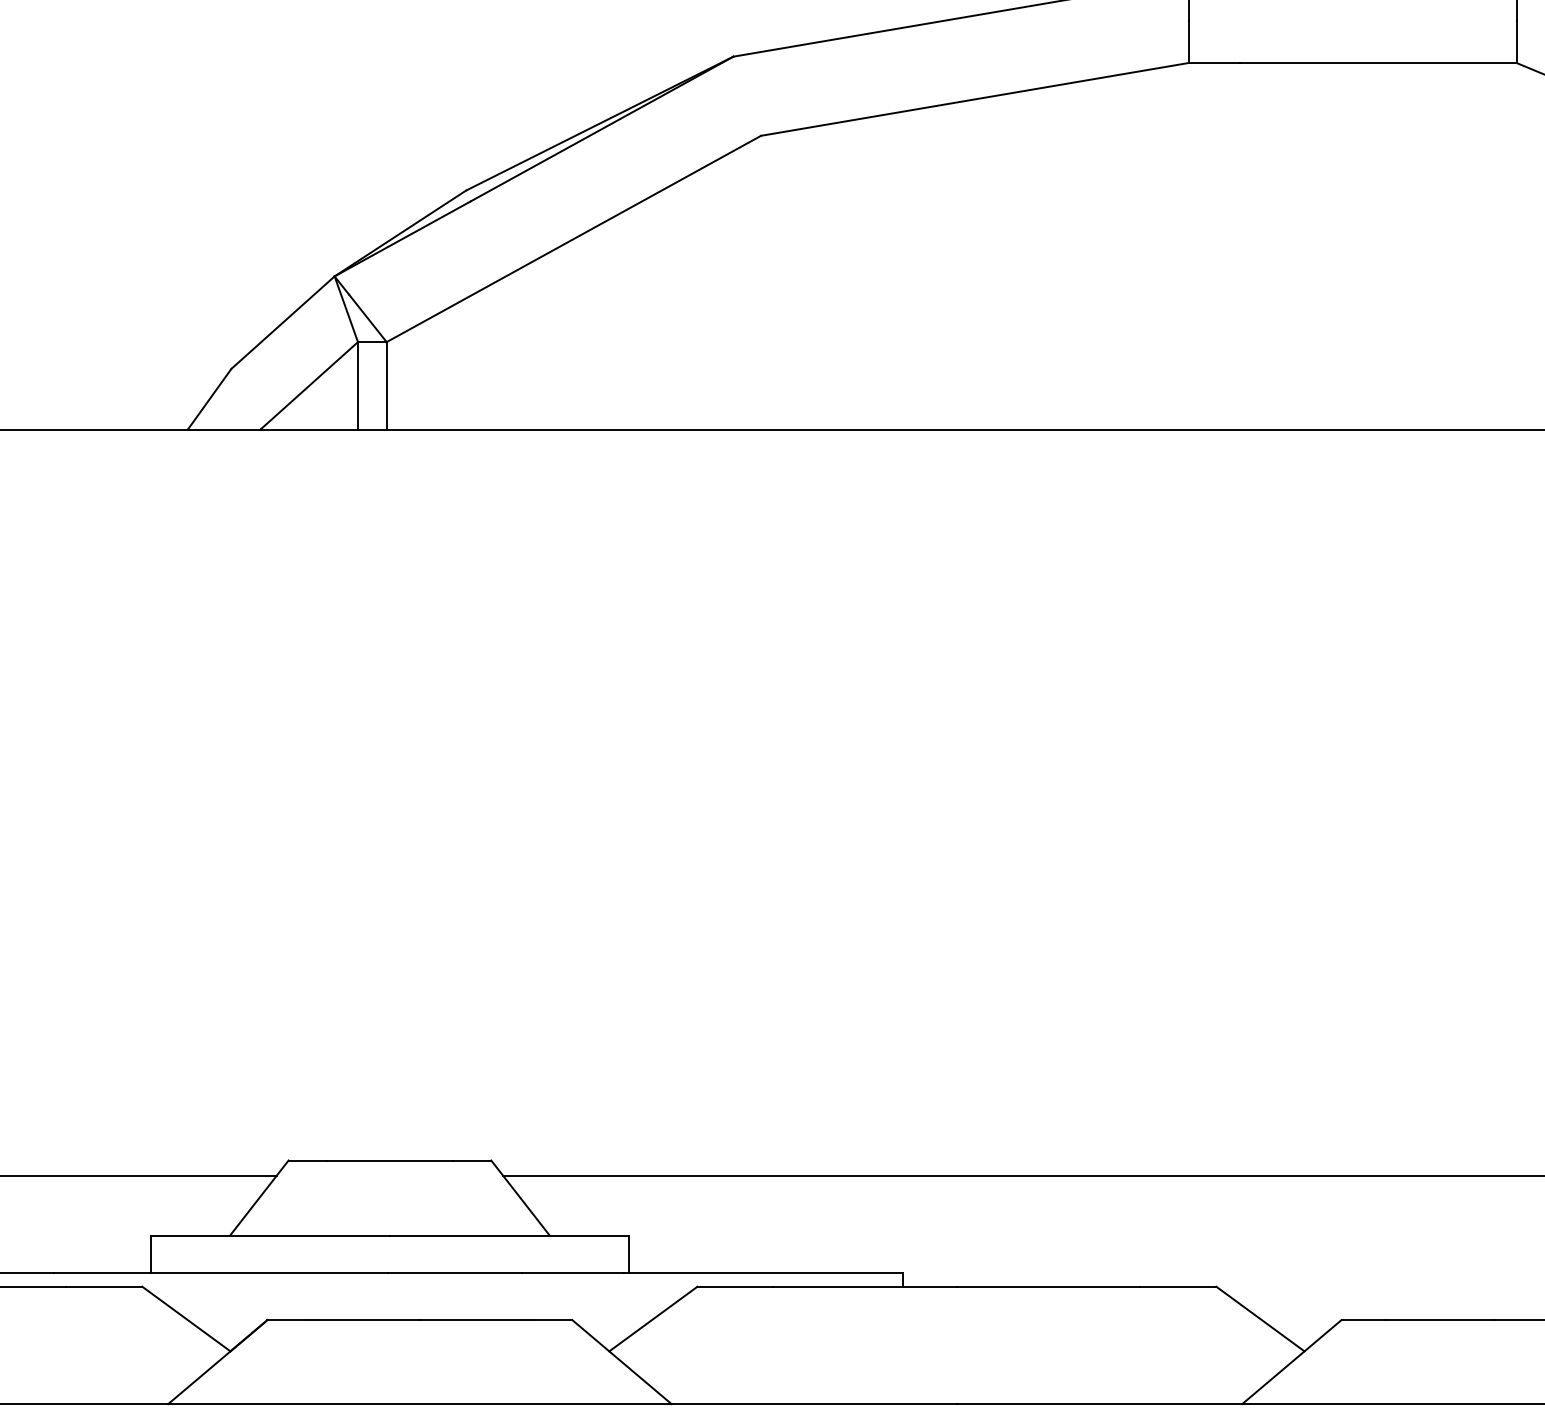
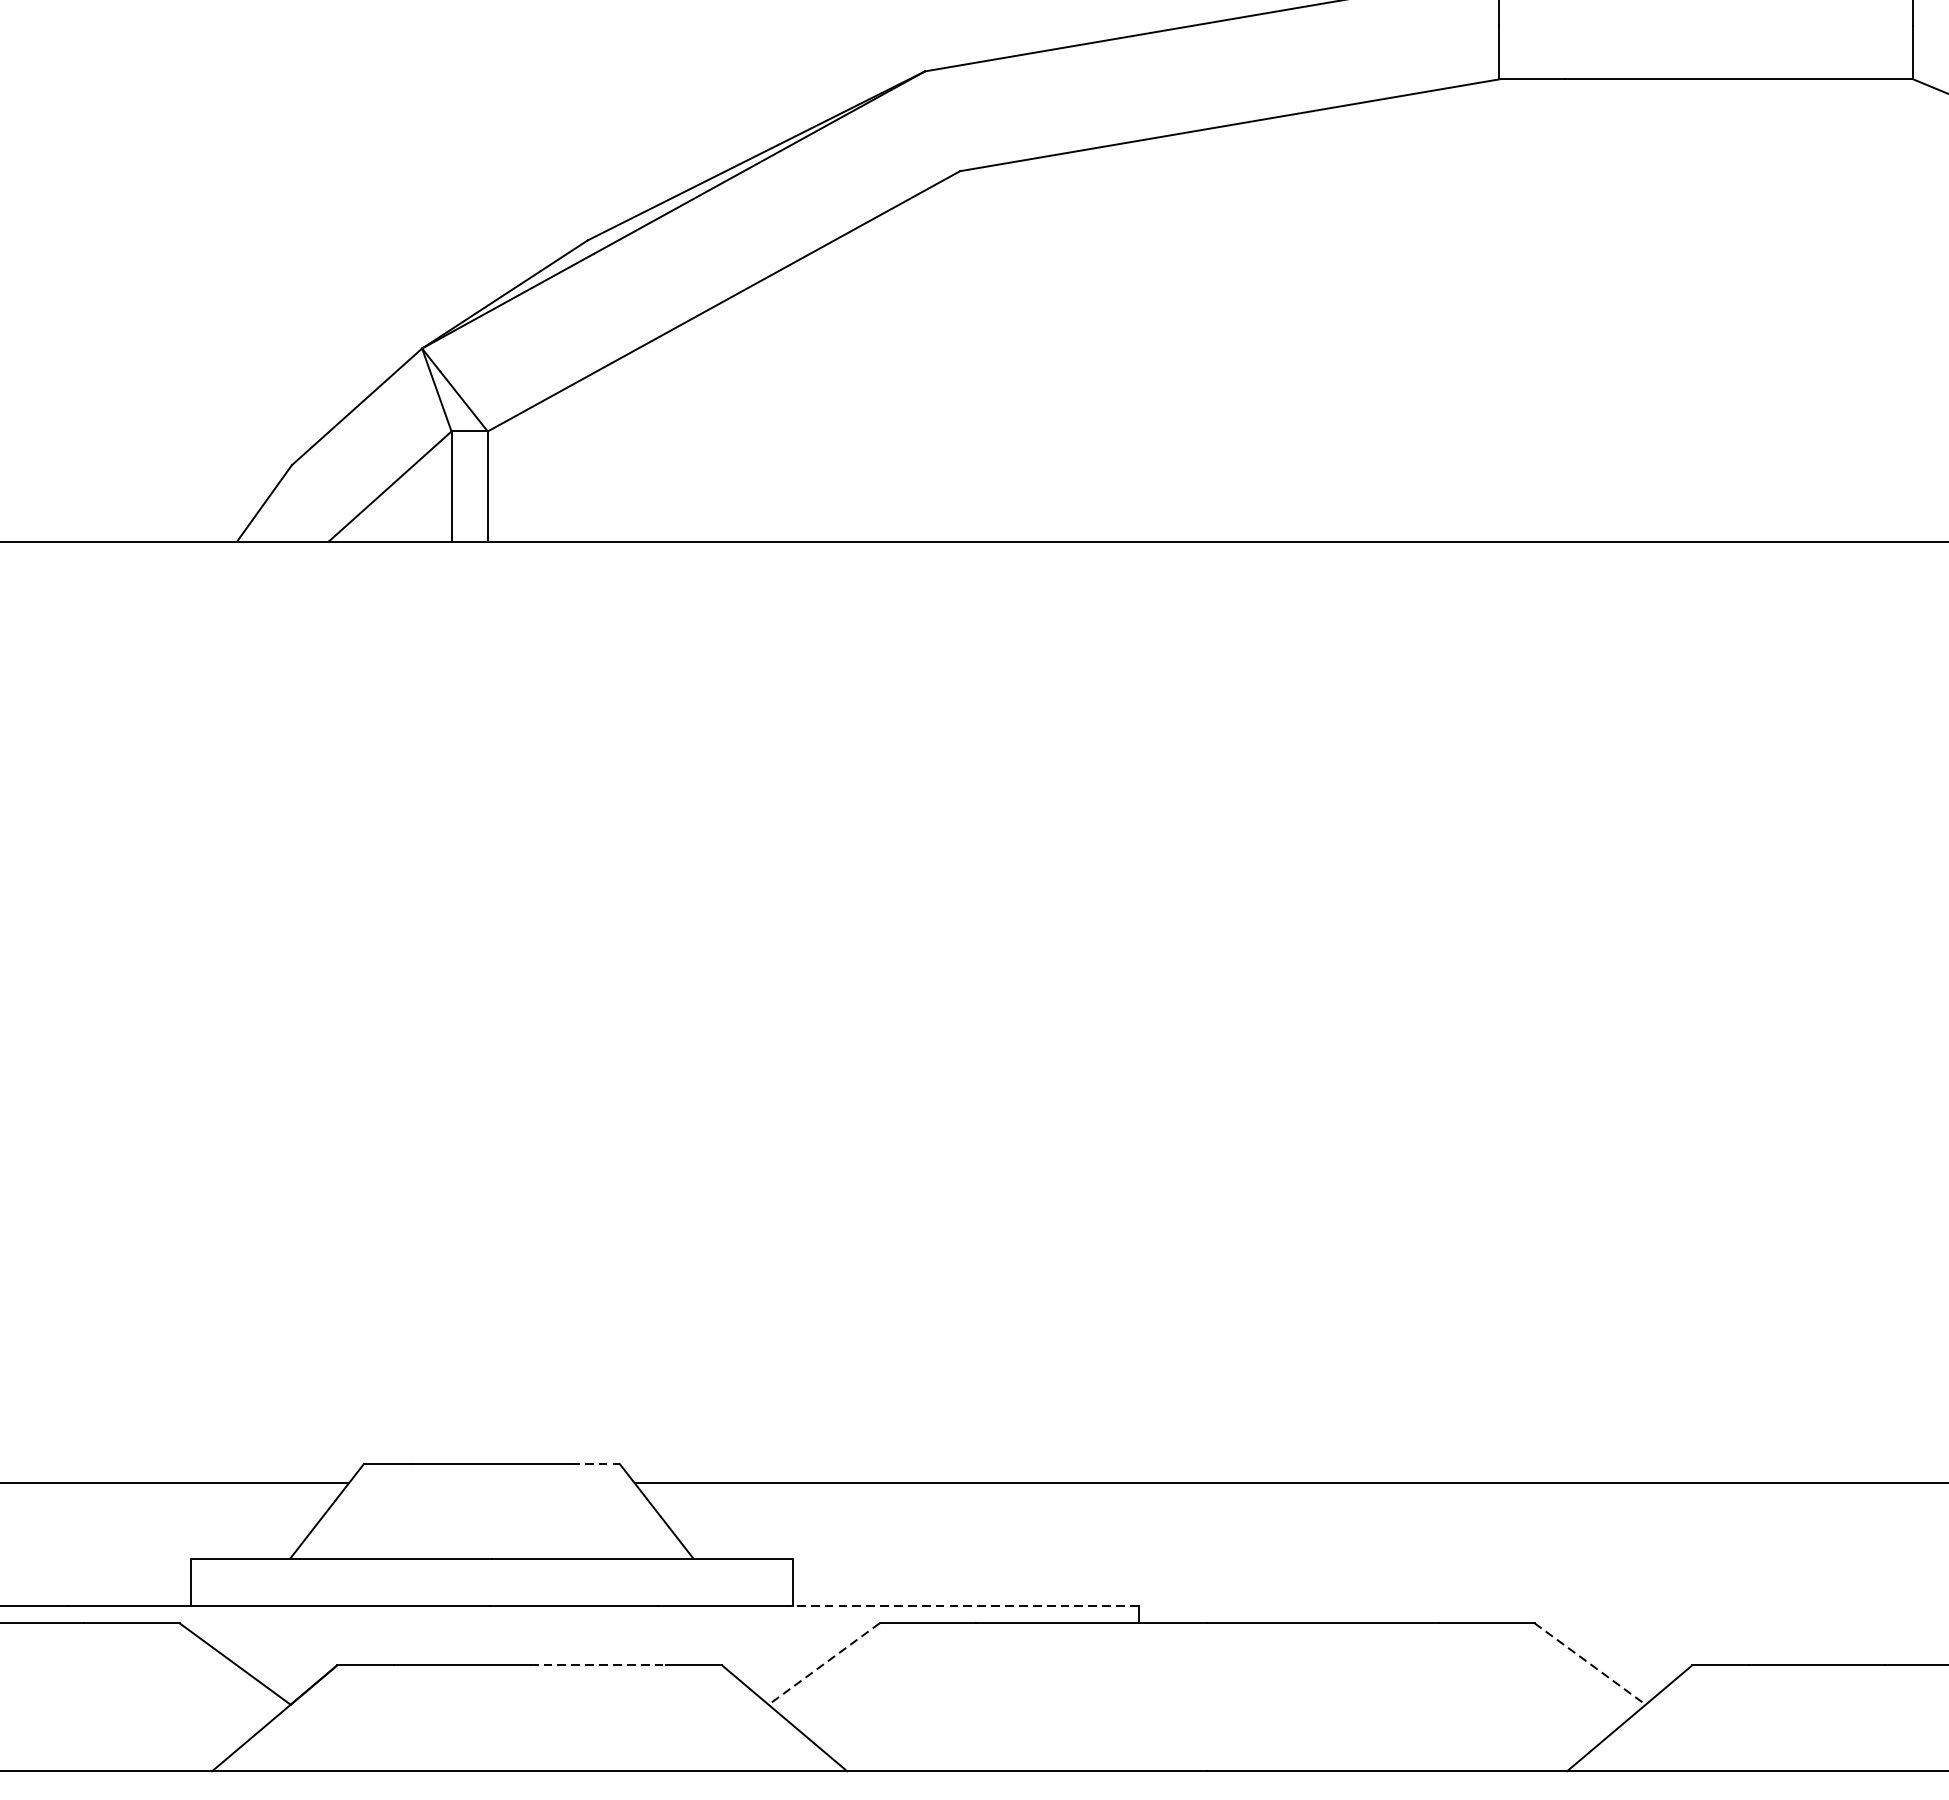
line: (472, 1160) -> (596, 1463), solid -> dashed
line: (762, 1273) -> (961, 1606), solid -> dashed
line: (653, 1319) -> (824, 1664), solid -> dashed
line: (1260, 1319) -> (1590, 1664), solid -> dashed
line: (473, 1320) -> (597, 1665), solid -> dashed

